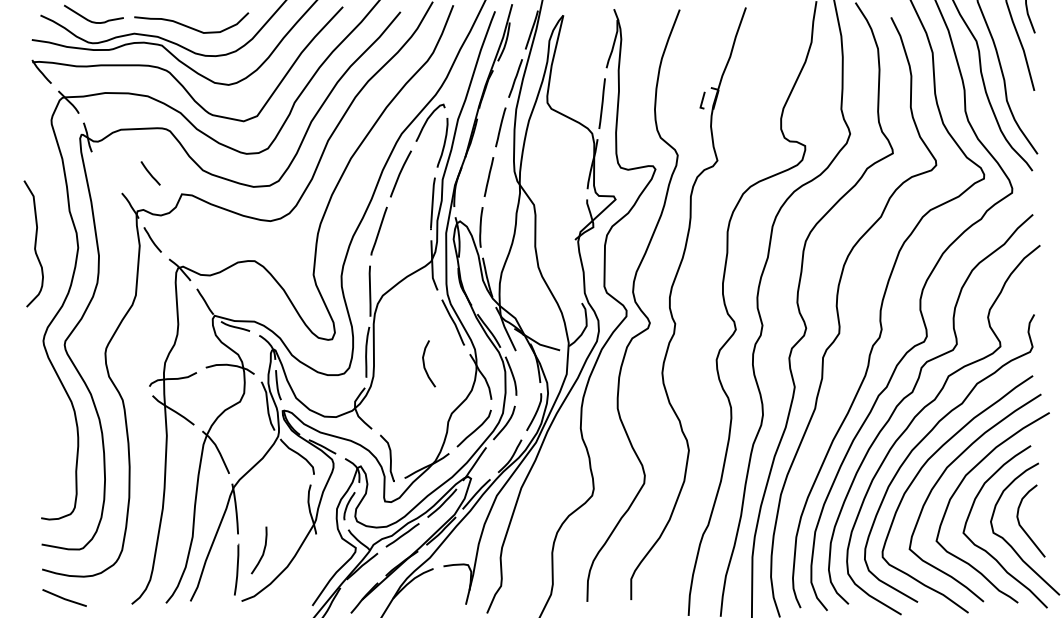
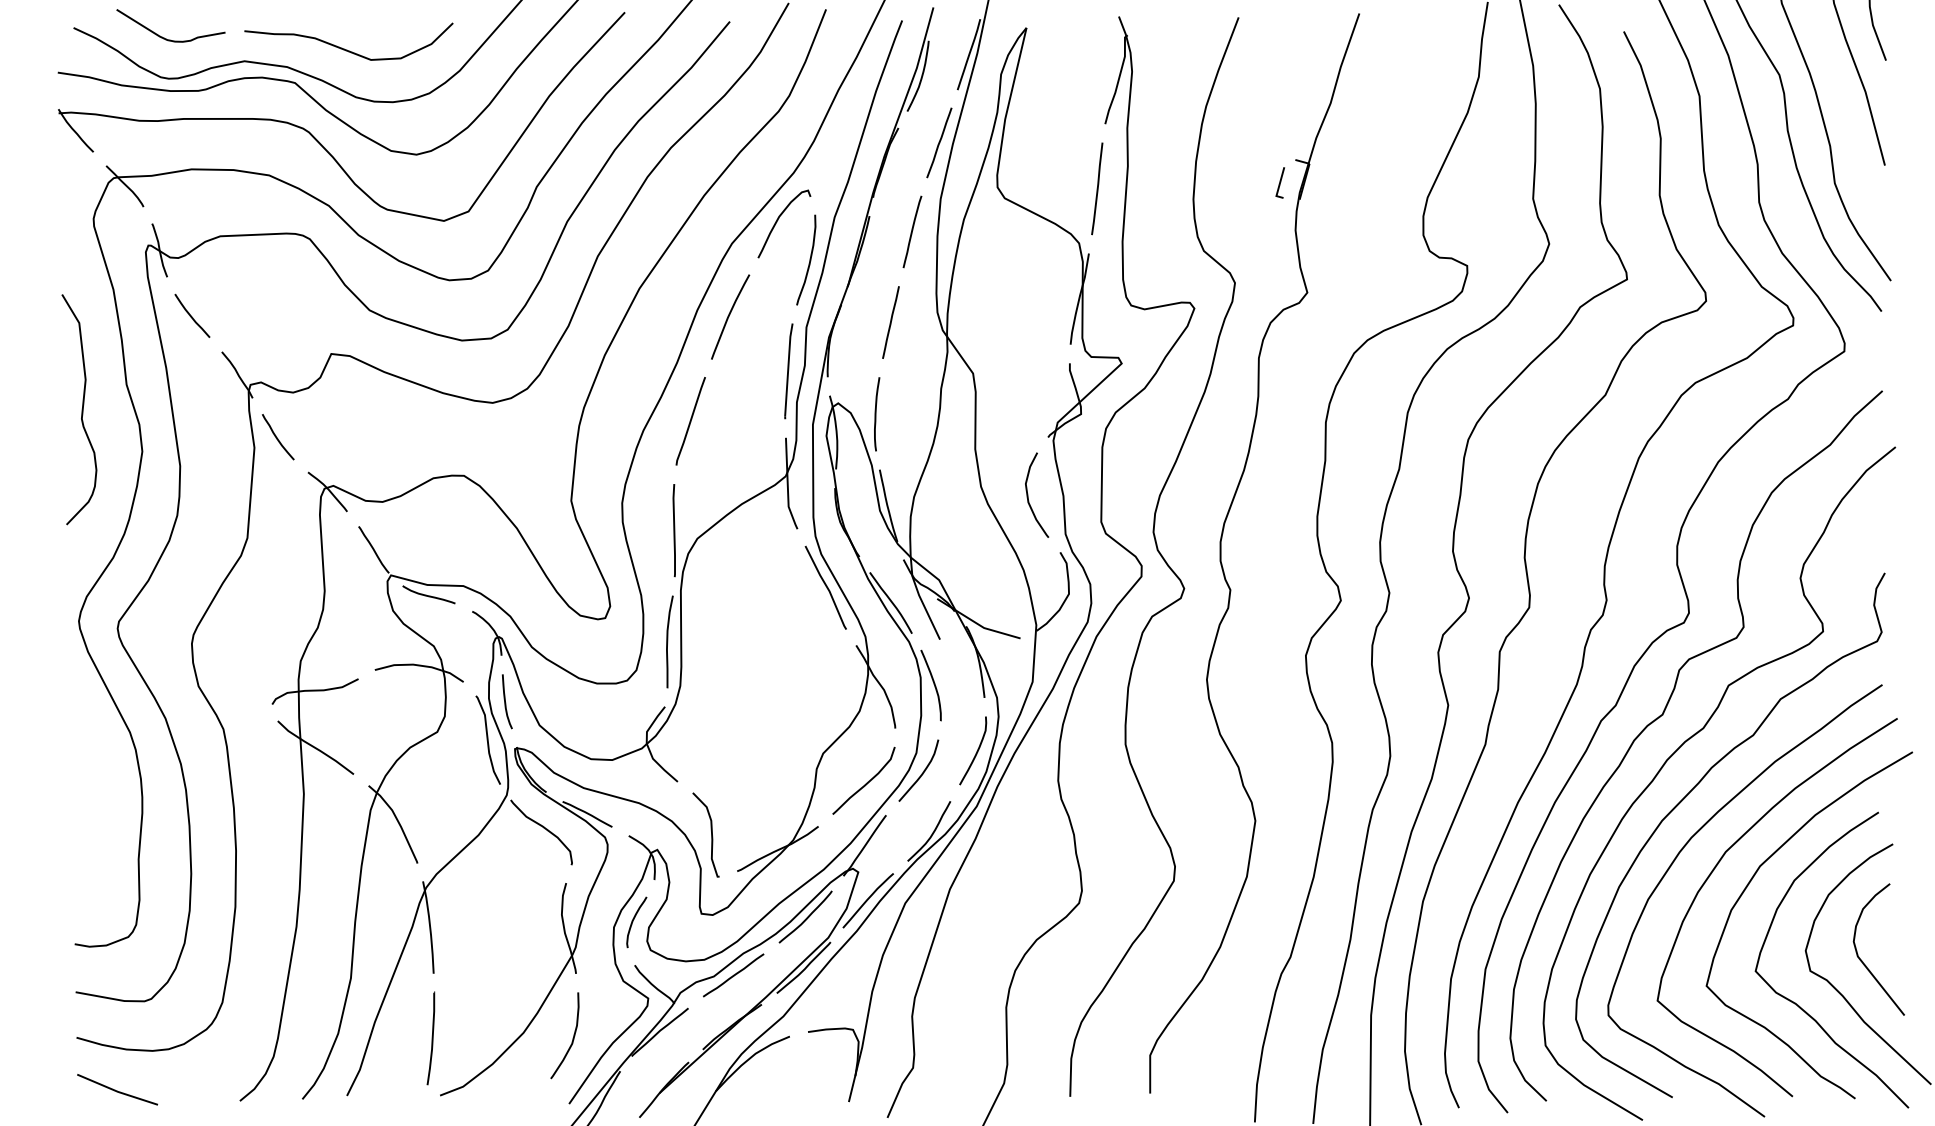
line: (150, 173) -> (192, 316), moved
curve: (34, 243) -> (80, 408), moved
curve: (424, 363) -> (1028, 494), moved
curve: (262, 552) -> (571, 1039), moved

